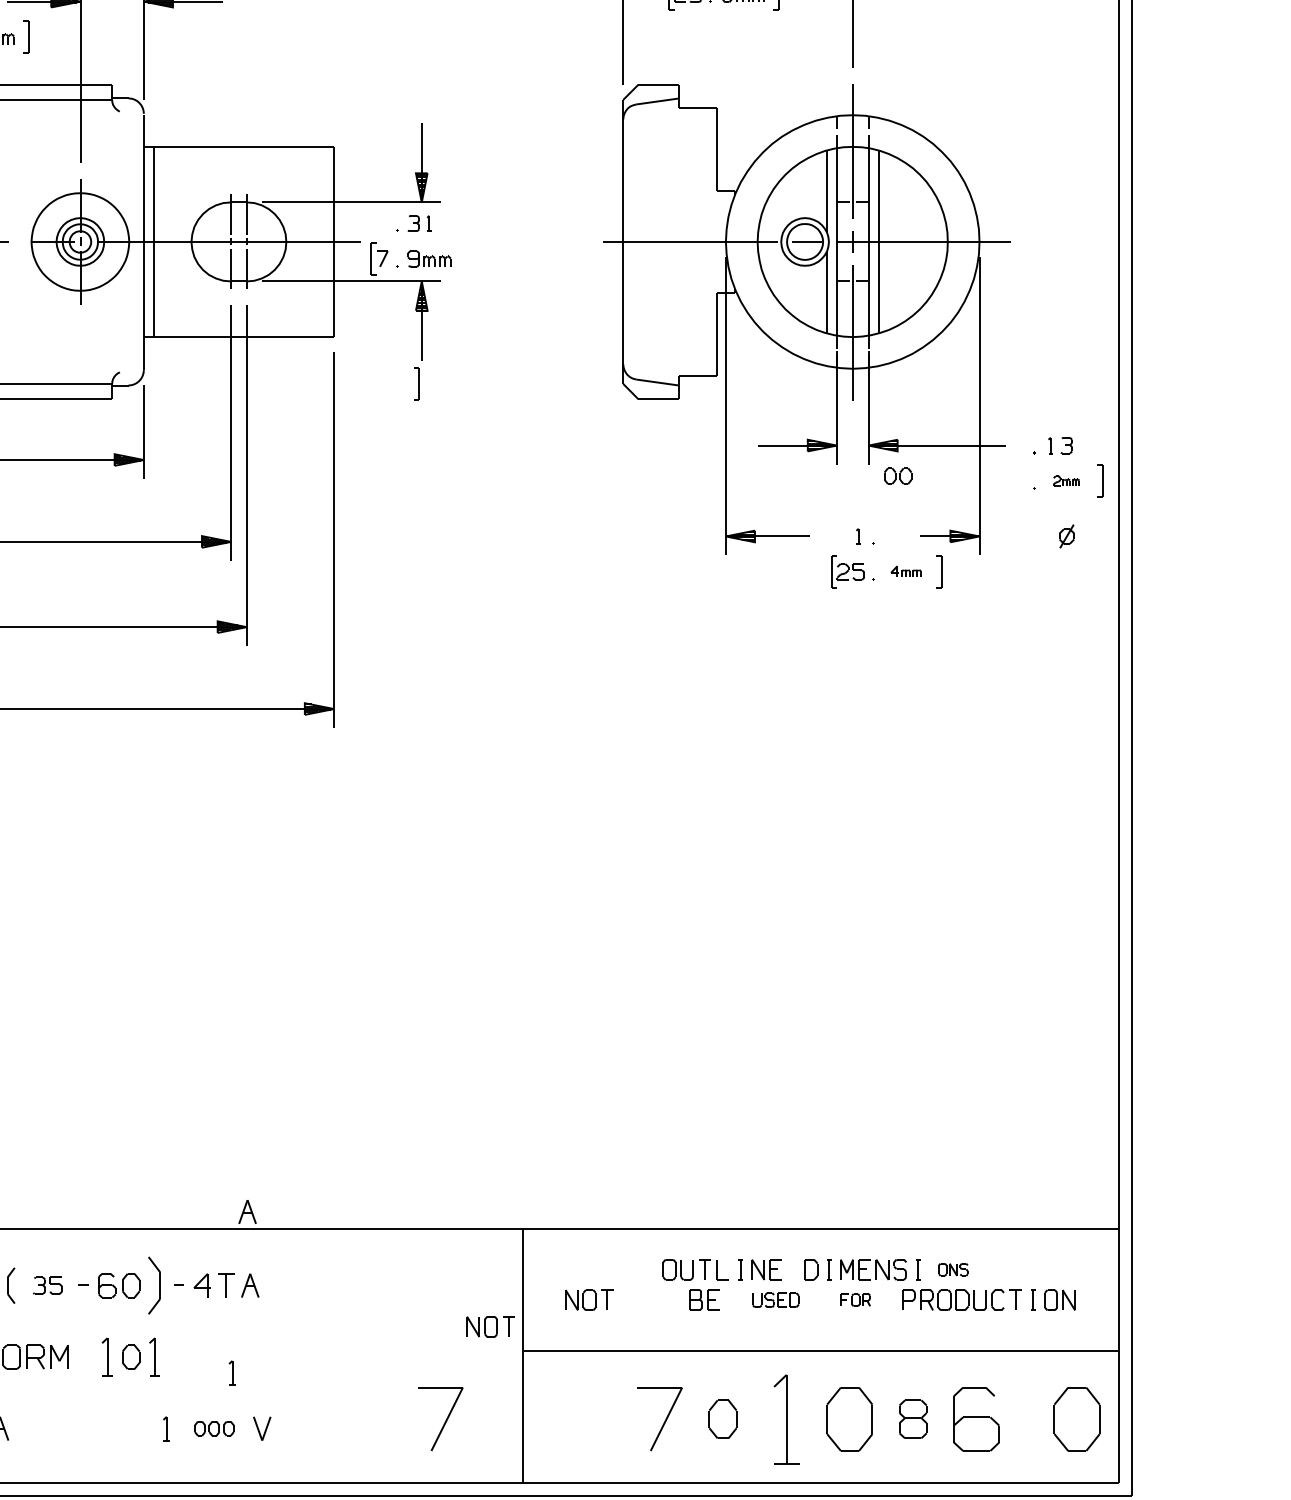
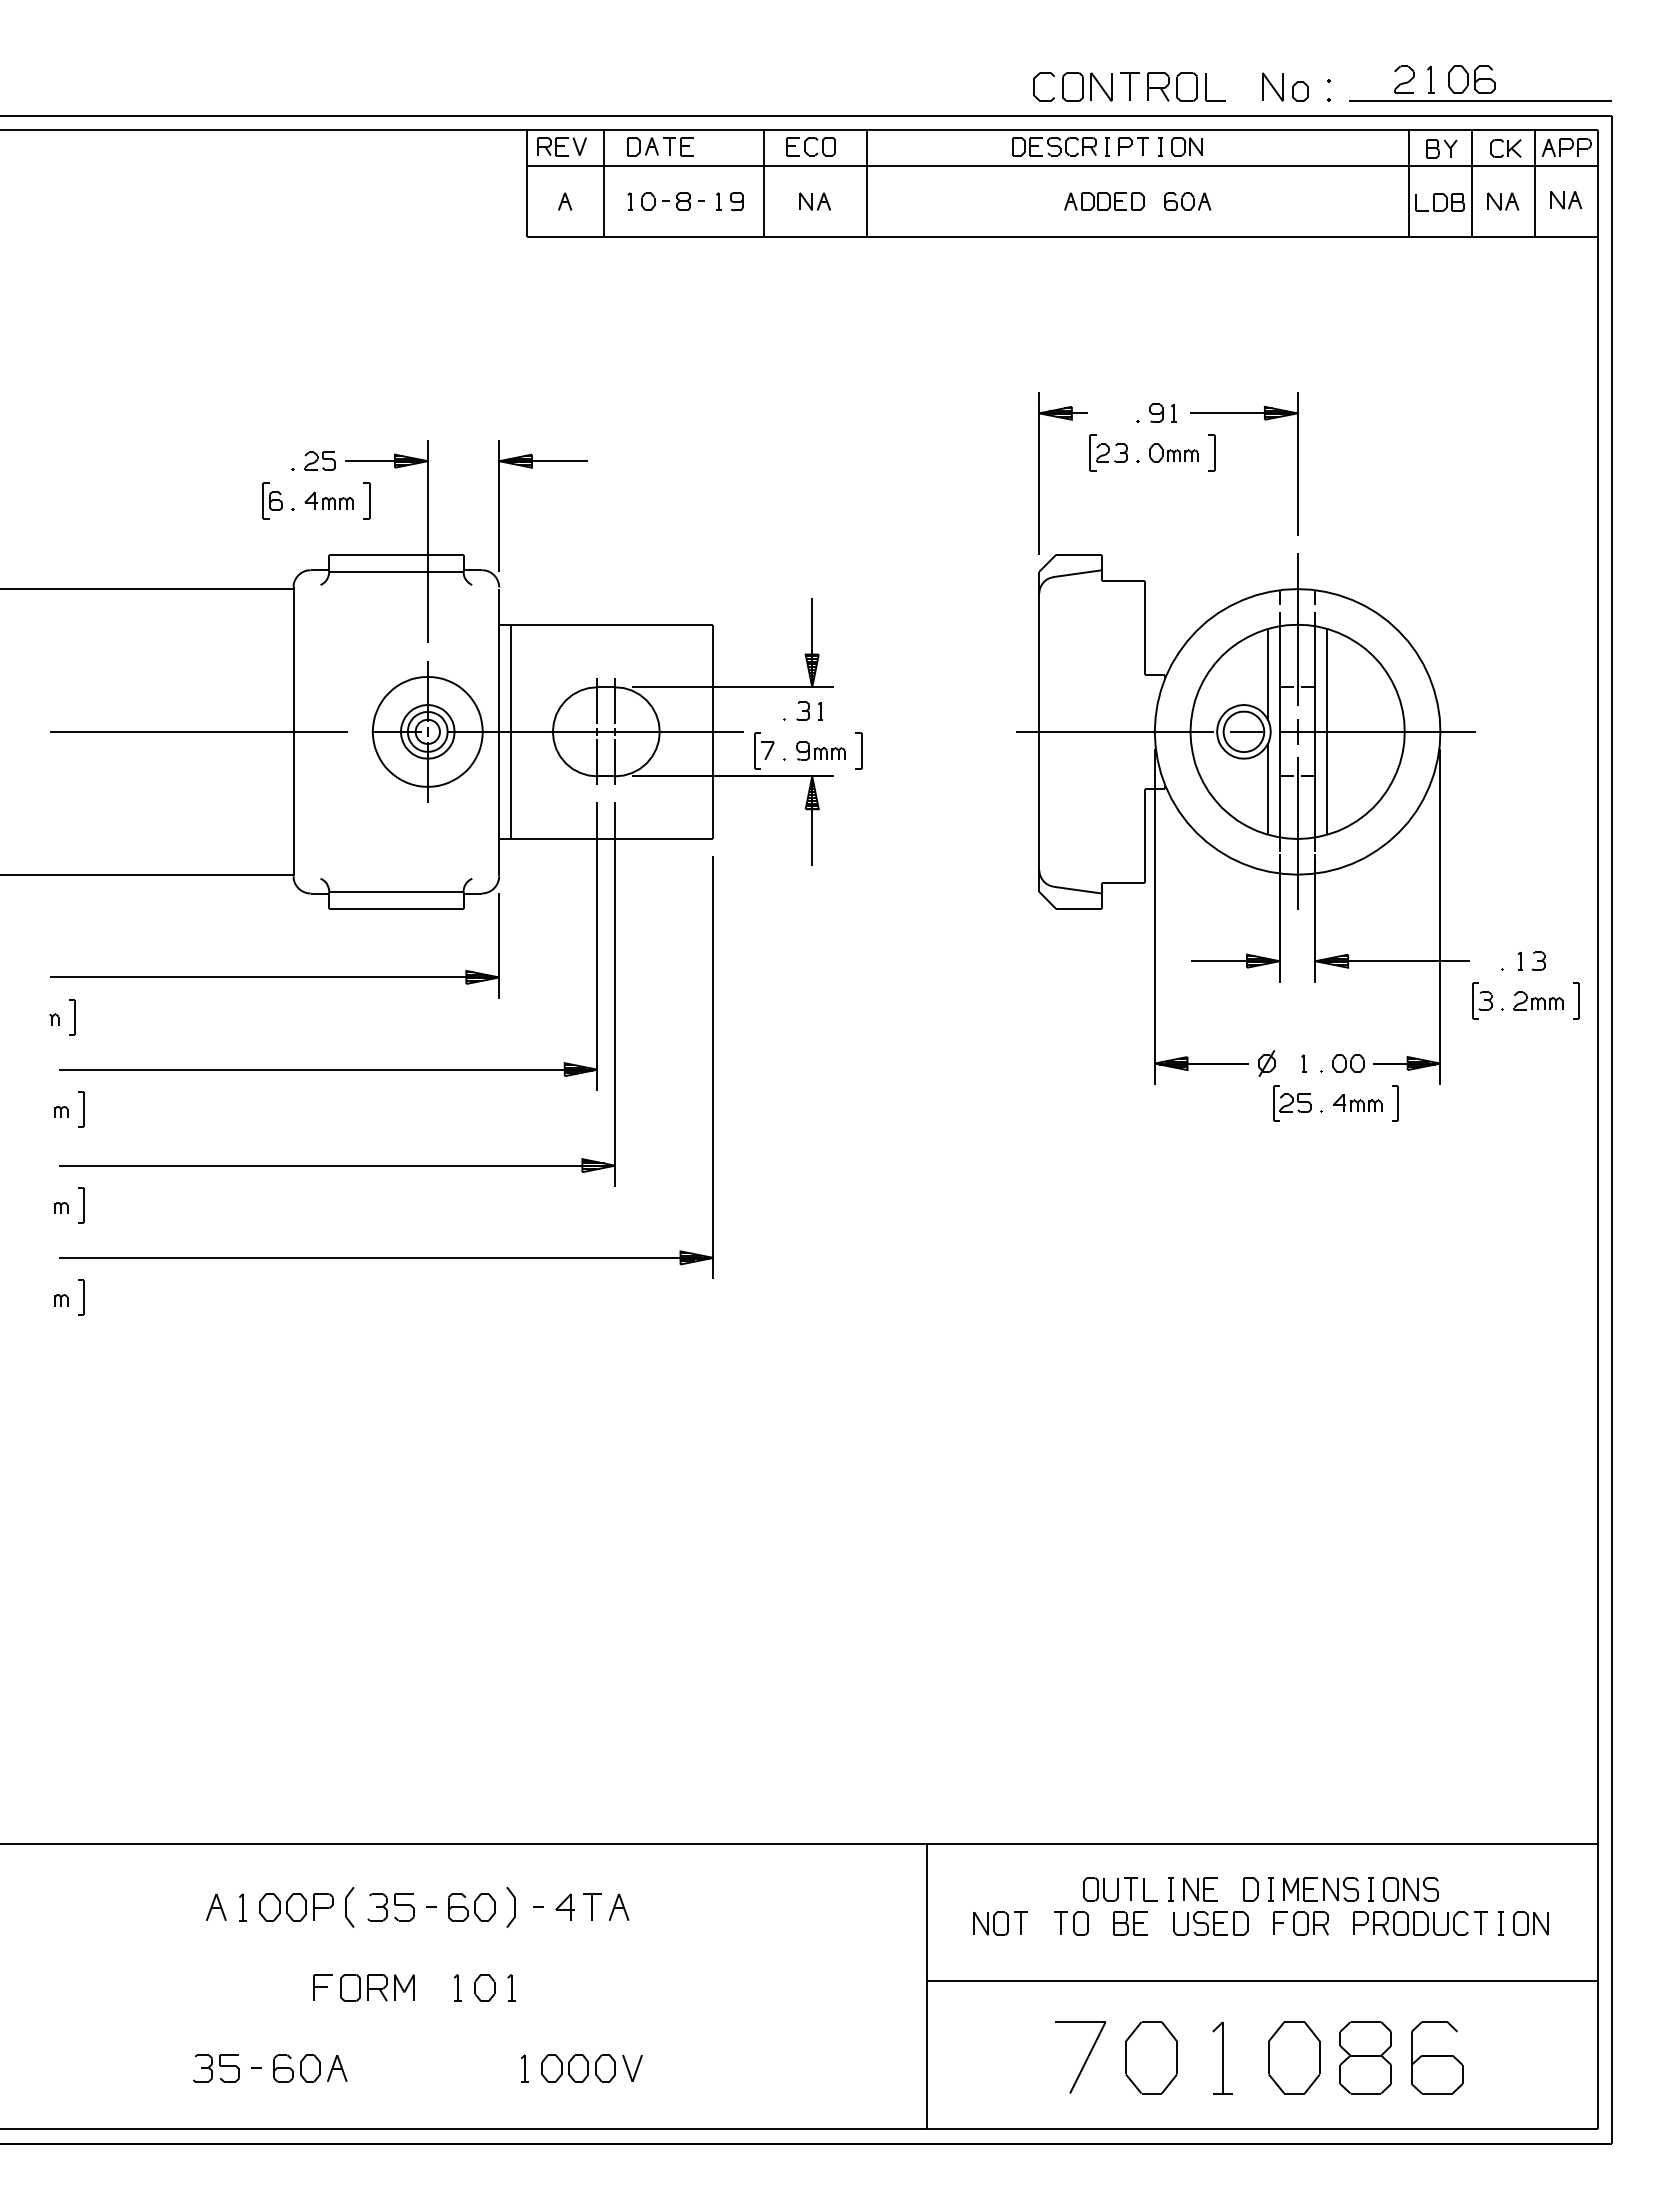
part: (416, 383) -> (858, 750), moved
part: (897, 476) -> (1348, 1063), moved
part: (1016, 480) -> (1482, 1000), added
part: (1066, 480) -> (1538, 1000), size x1.67
part: (1066, 536) -> (1266, 1063), moved
part: (905, 571) -> (1357, 1102), size x1.43
part: (247, 1211) -> (615, 1823), removed
part: (952, 1269) -> (1410, 1889), size x1.67
part: (47, 1285) -> (390, 1907), size x1.43
part: (153, 1285) -> (510, 1907), size x0.62
part: (651, 1300) -> (1071, 1923), added
part: (775, 1300) -> (1210, 1923), size x1.43
part: (855, 1300) -> (1300, 1923), size x1.67
part: (490, 1326) -> (889, 1953), removed
part: (106, 1356) -> (457, 1987), size x0.62
part: (154, 1356) -> (511, 1987), size x0.62
part: (231, 1372) -> (598, 2005), removed
part: (440, 1418) -> (833, 2057), removed
part: (723, 1418) -> (1151, 2057), size x1.67
part: (786, 1418) -> (1222, 2057), size x0.71
part: (913, 1418) -> (1365, 2057), size x1.67
part: (1077, 1418) -> (1550, 2057), removed
part: (214, 1428) -> (578, 2068), size x1.67

